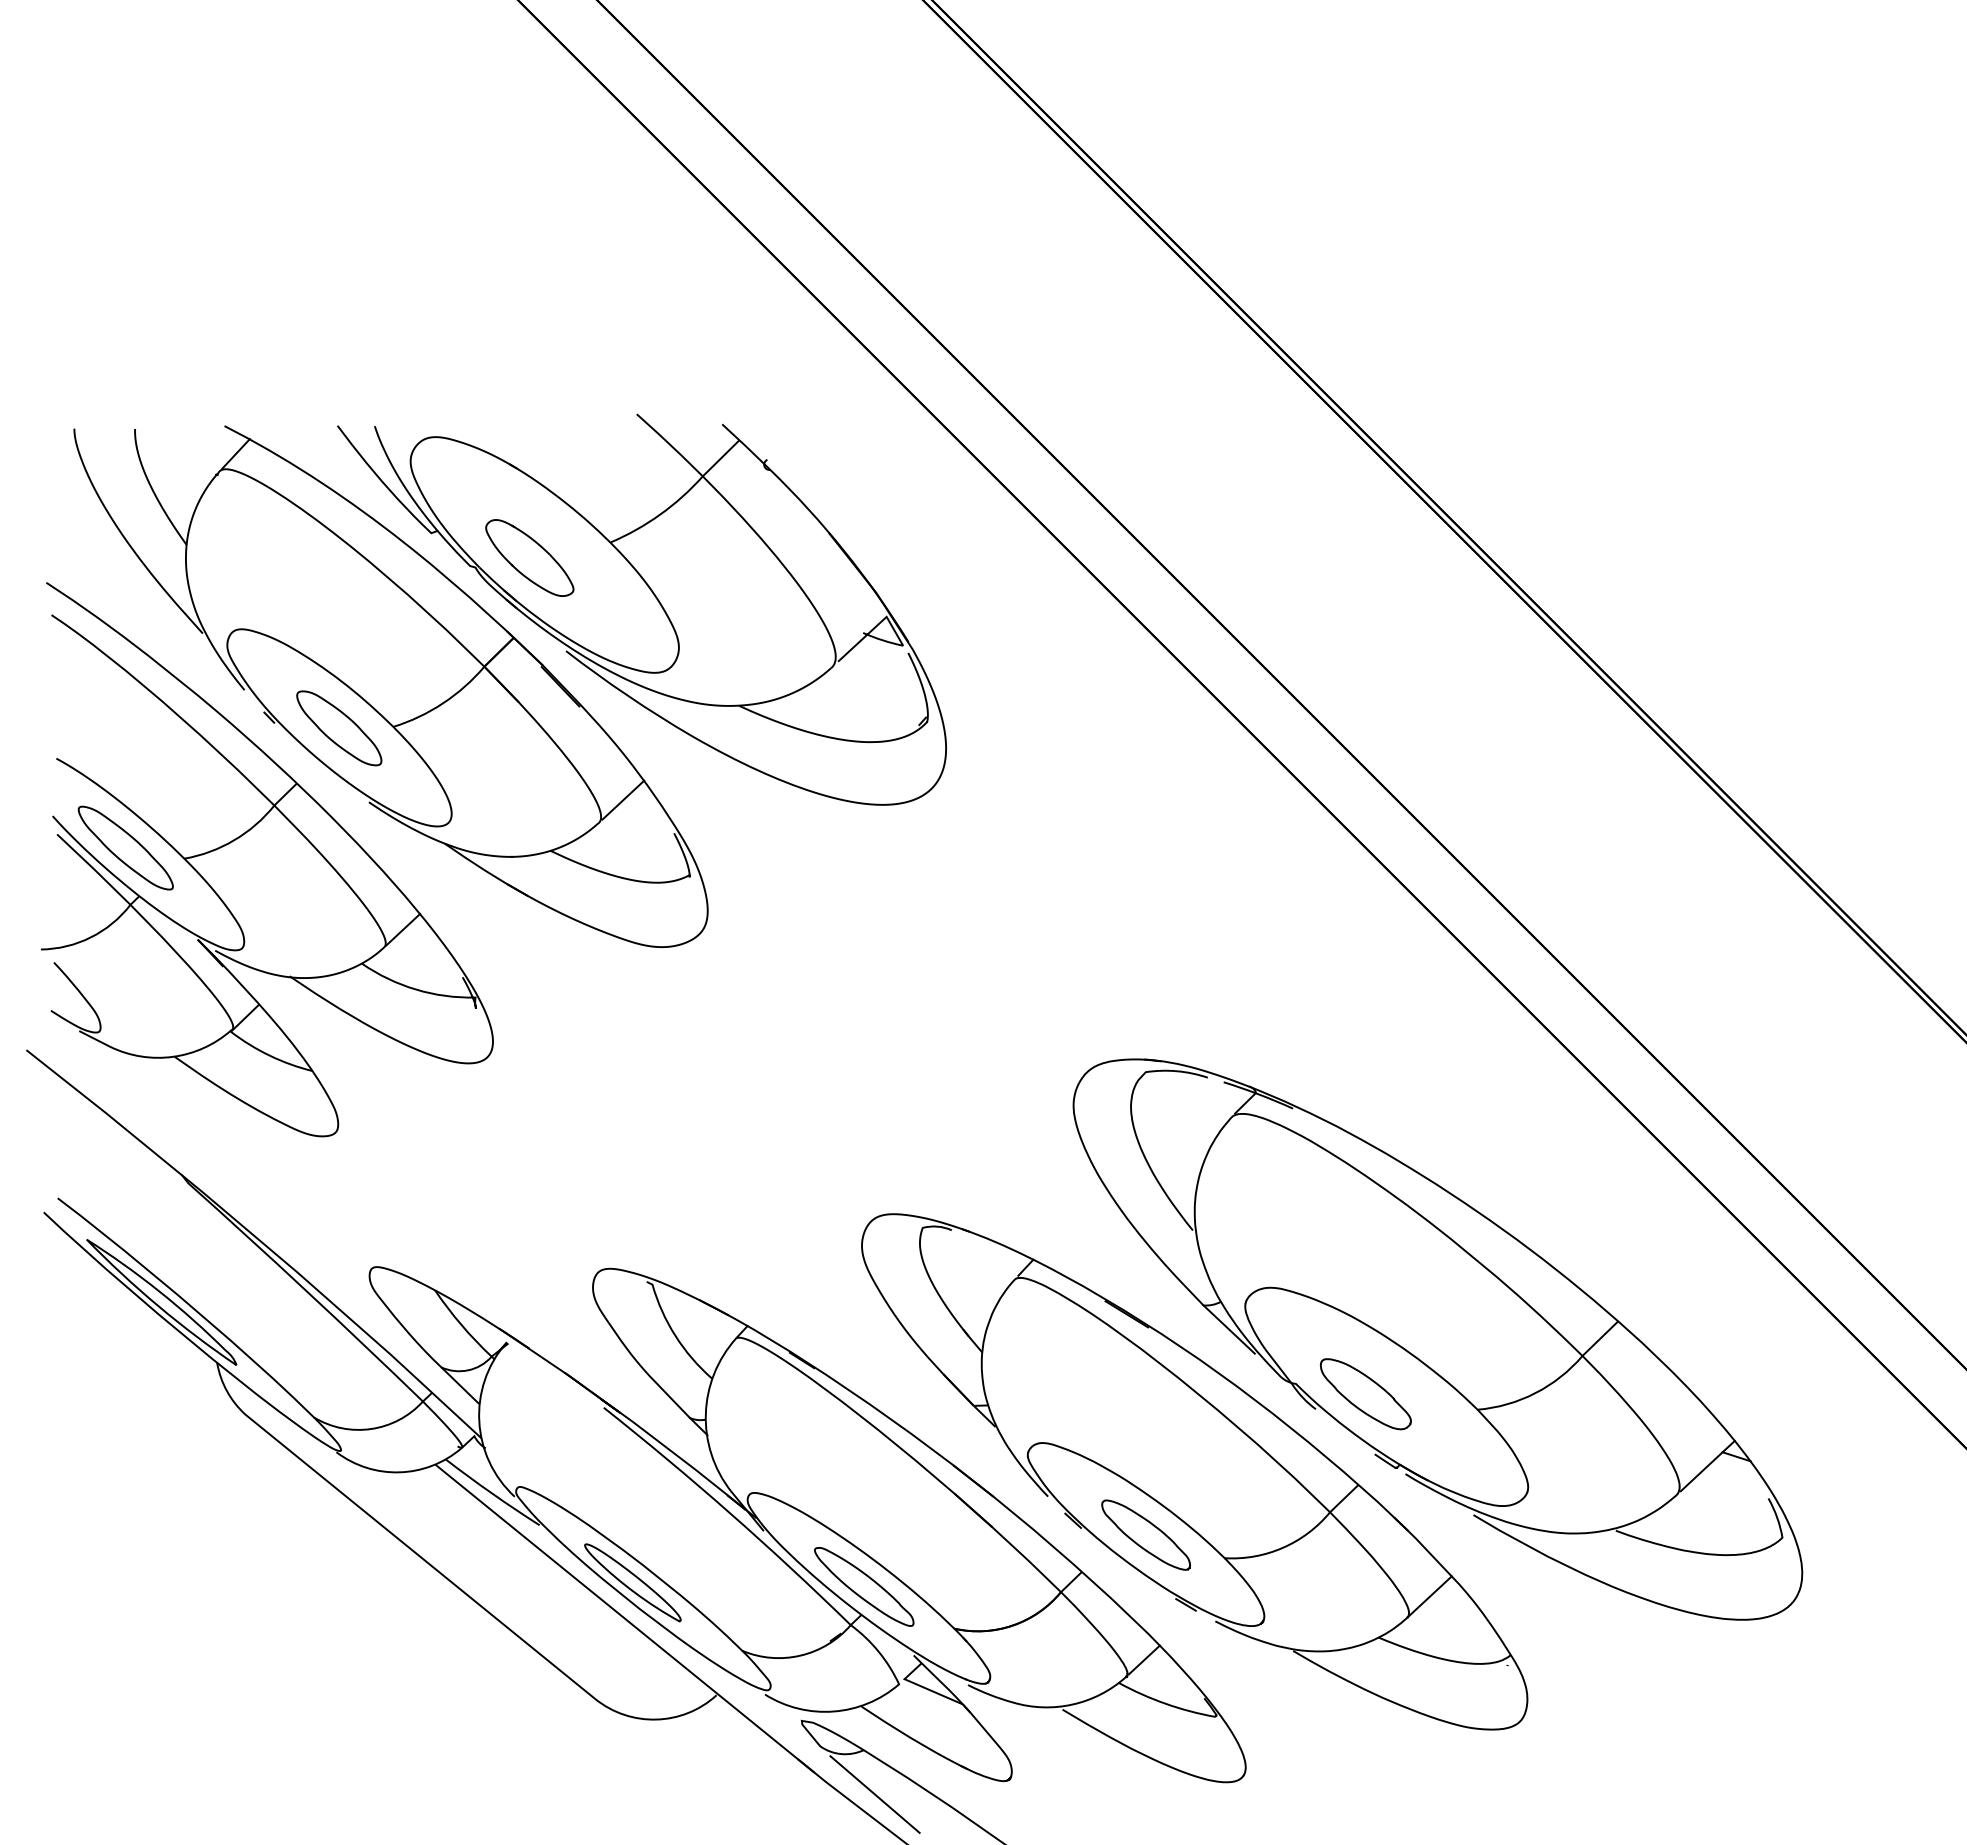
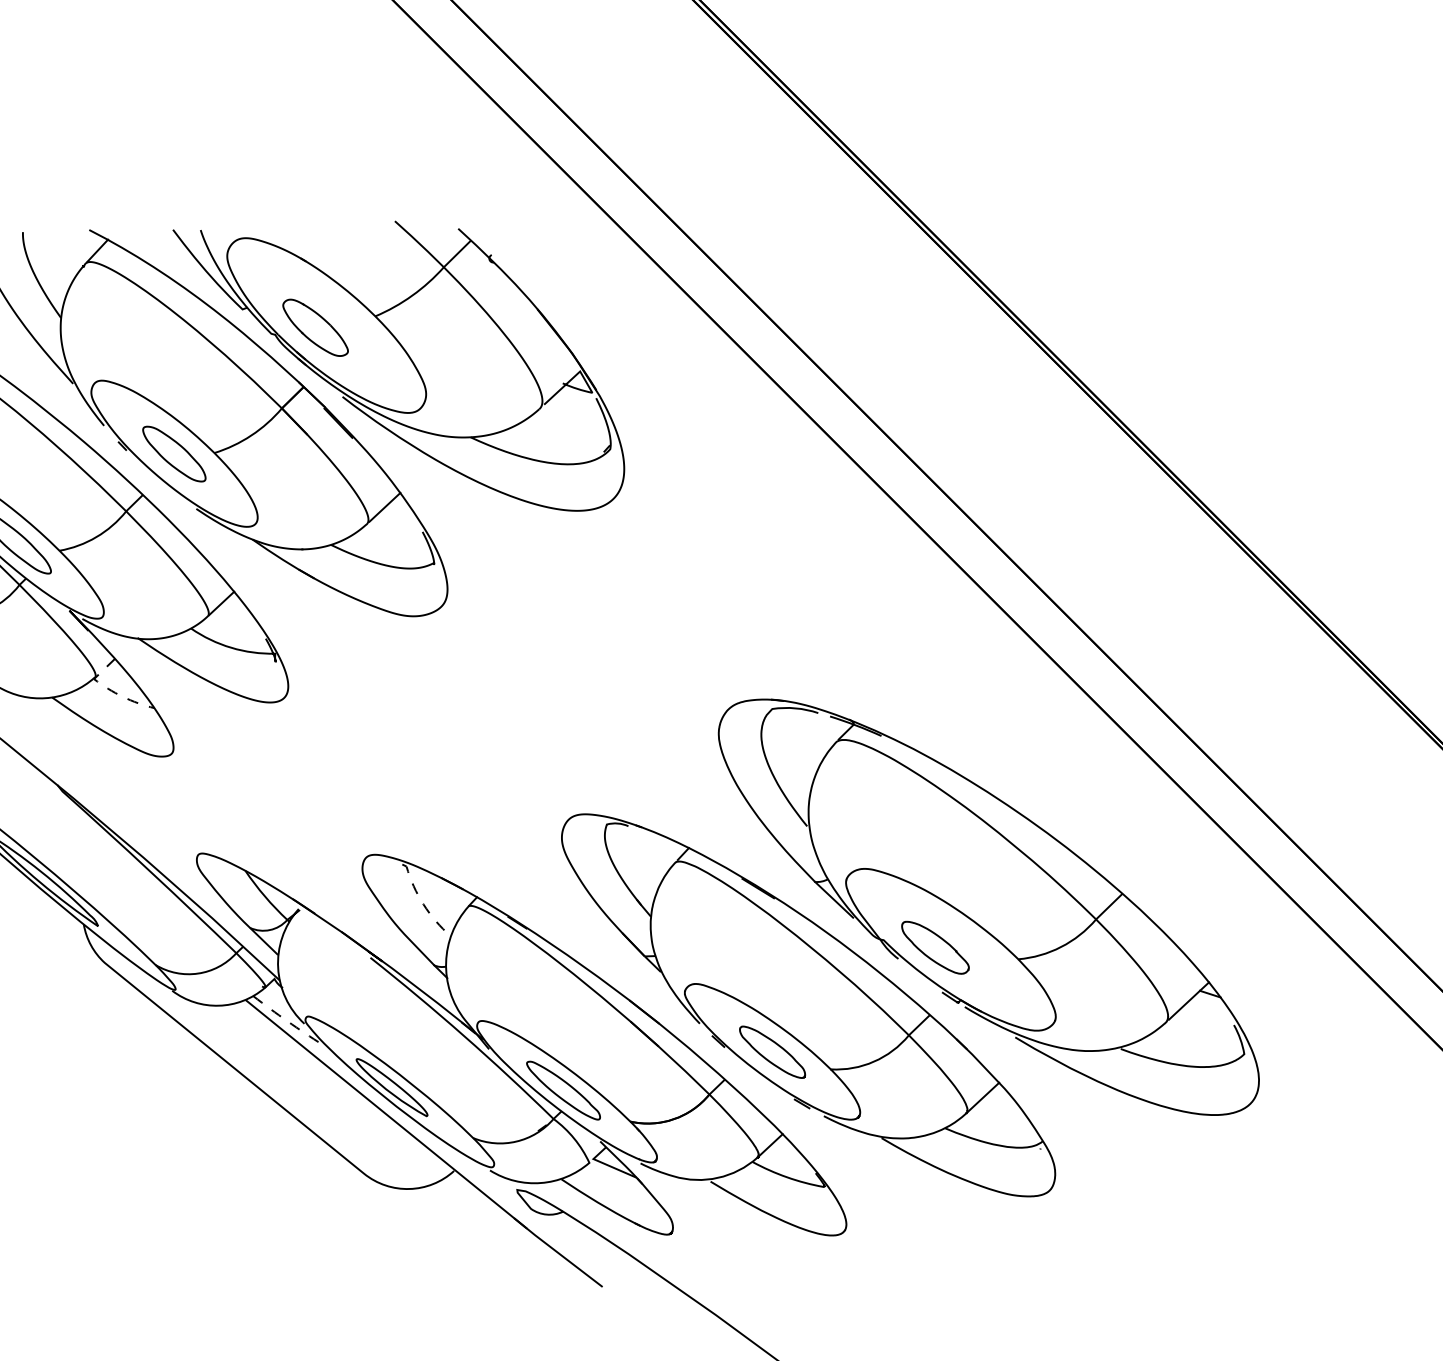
line: (253, 1047) -> (110, 690), solid -> dashed
line: (674, 1333) -> (422, 902), solid -> dashed
arc: (492, 1493) -> (287, 1021), solid -> dashed
line: (874, 1794) -> (571, 1244), removed

